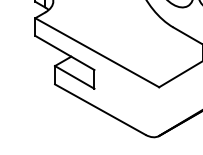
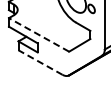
line: (96, 51) -> (38, 34), solid -> dashed
line: (100, 109) -> (40, 62), solid -> dashed

